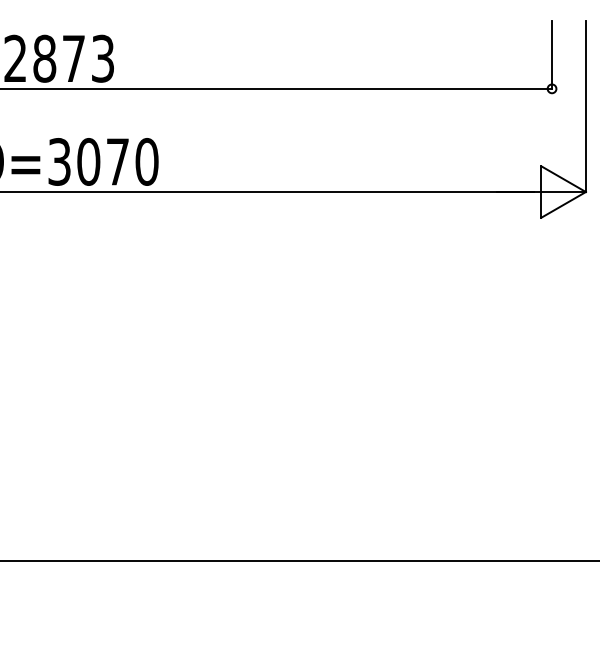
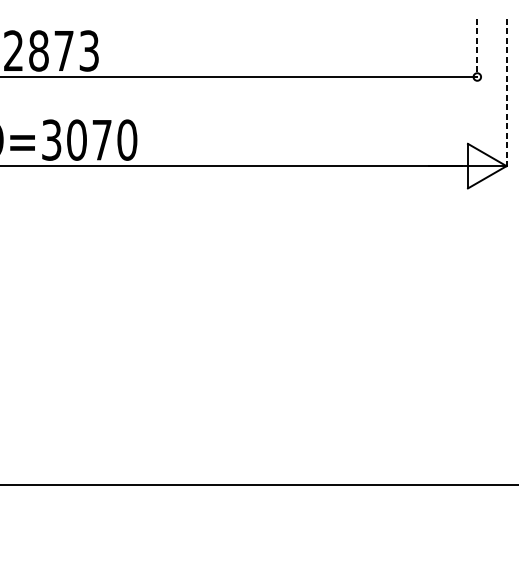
line: (552, 55) -> (477, 48), solid -> dashed
line: (585, 106) -> (506, 92), solid -> dashed

